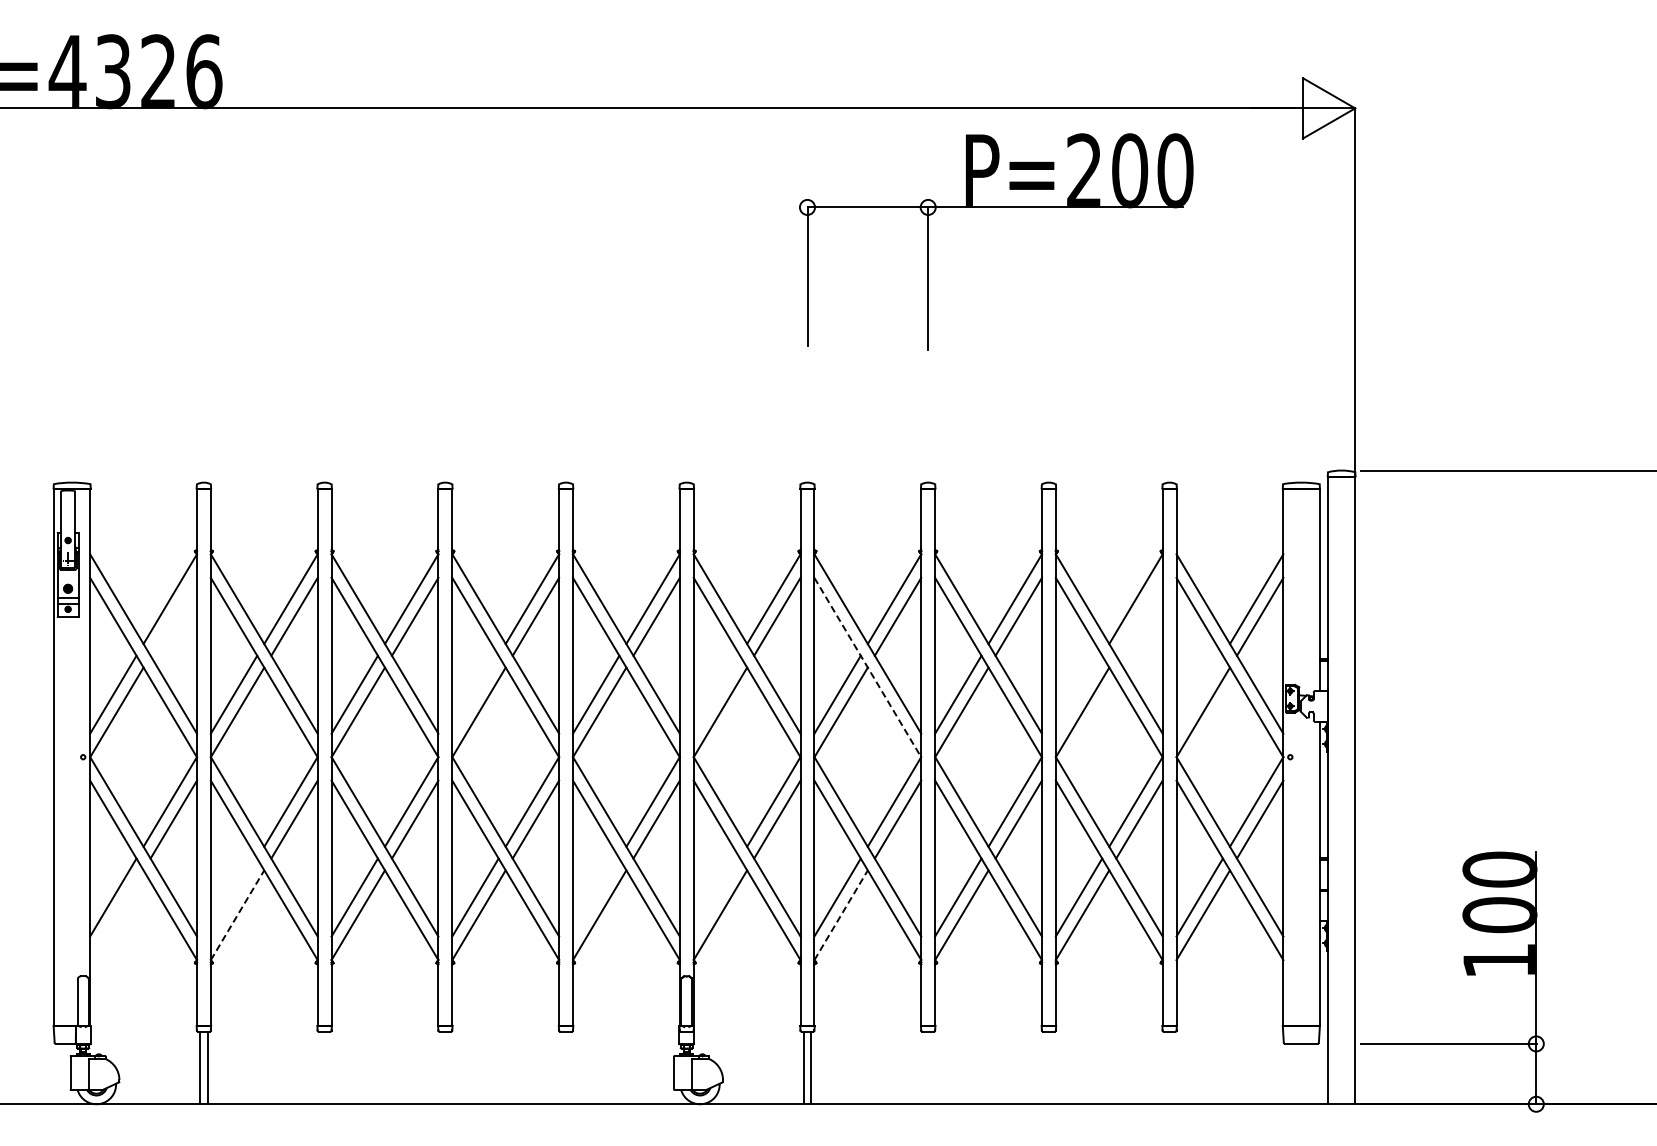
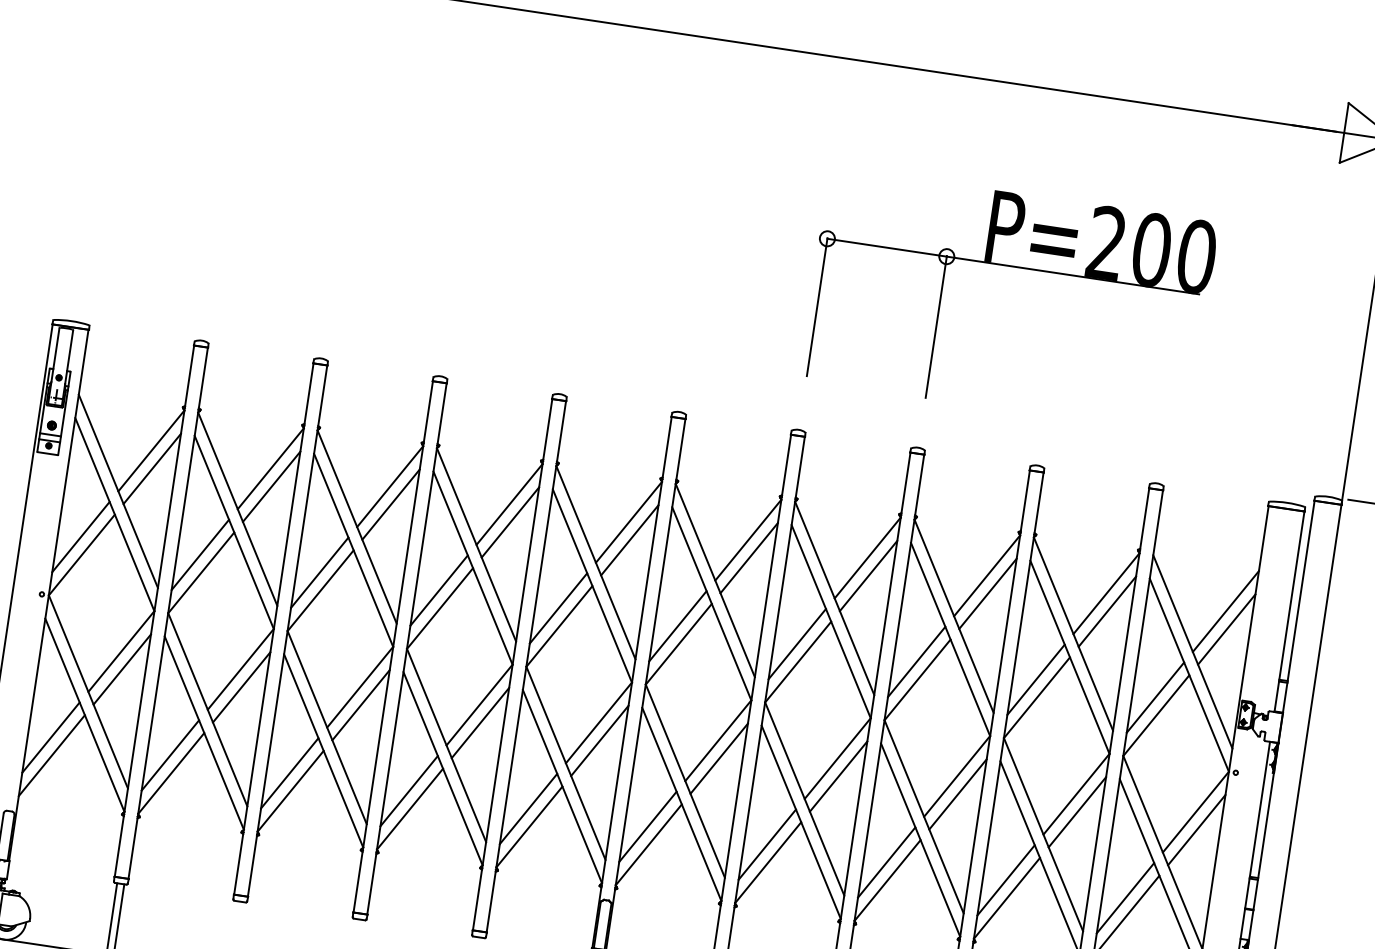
part: (996, 207) -> (1014, 266), moved
line: (173, 616) -> (152, 468), added
line: (1139, 616) -> (1107, 611), added
line: (868, 668) -> (831, 622), dashed -> solid
line: (475, 694) -> (439, 590), added
line: (716, 694) -> (677, 625), added
line: (1078, 694) -> (1035, 679), added
line: (1199, 694) -> (1155, 697), added
line: (233, 897) -> (169, 755), added
line: (596, 897) -> (528, 808), added
line: (716, 897) -> (647, 826), added
line: (237, 914) -> (171, 772), dashed -> solid
line: (841, 914) -> (768, 862), dashed -> solid
line: (116, 915) -> (51, 755), added

